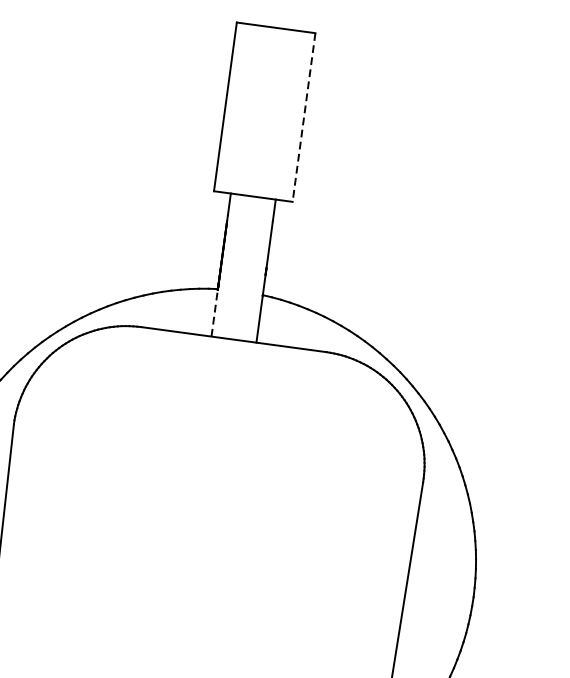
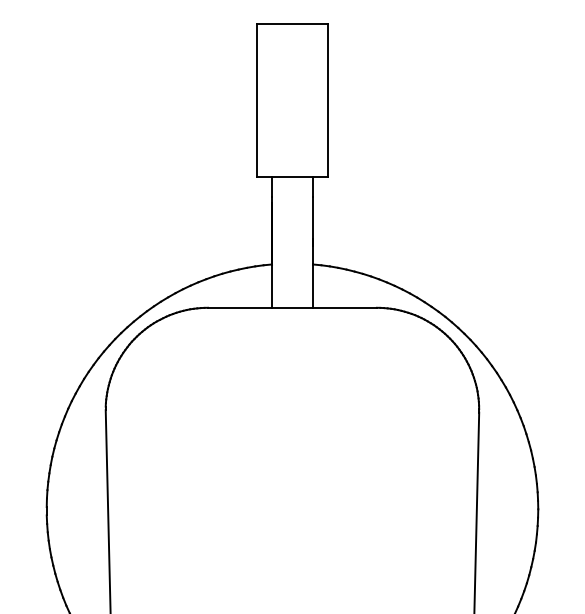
line: (304, 117) -> (328, 100), dashed -> solid
line: (215, 313) -> (272, 286), dashed -> solid

